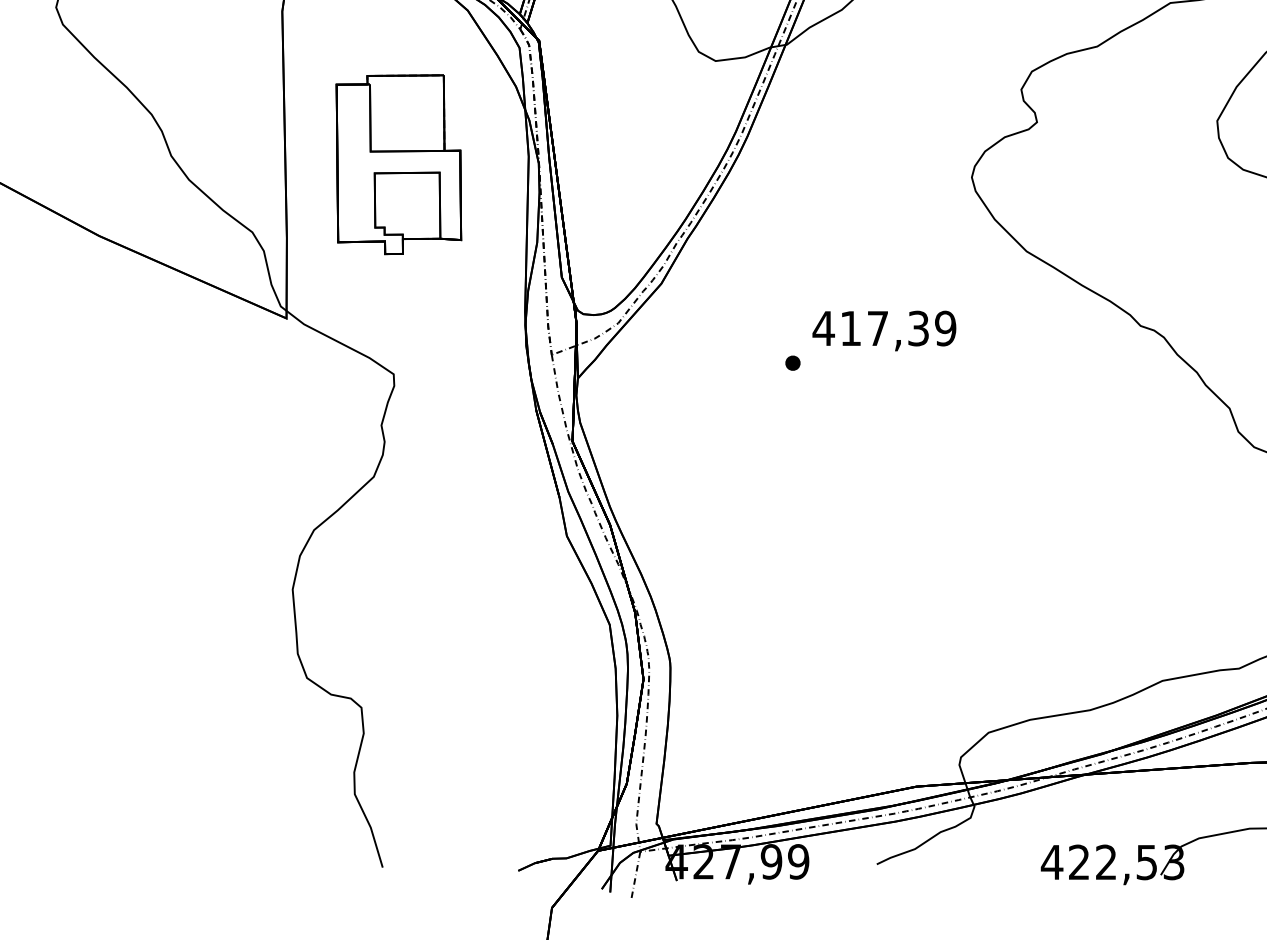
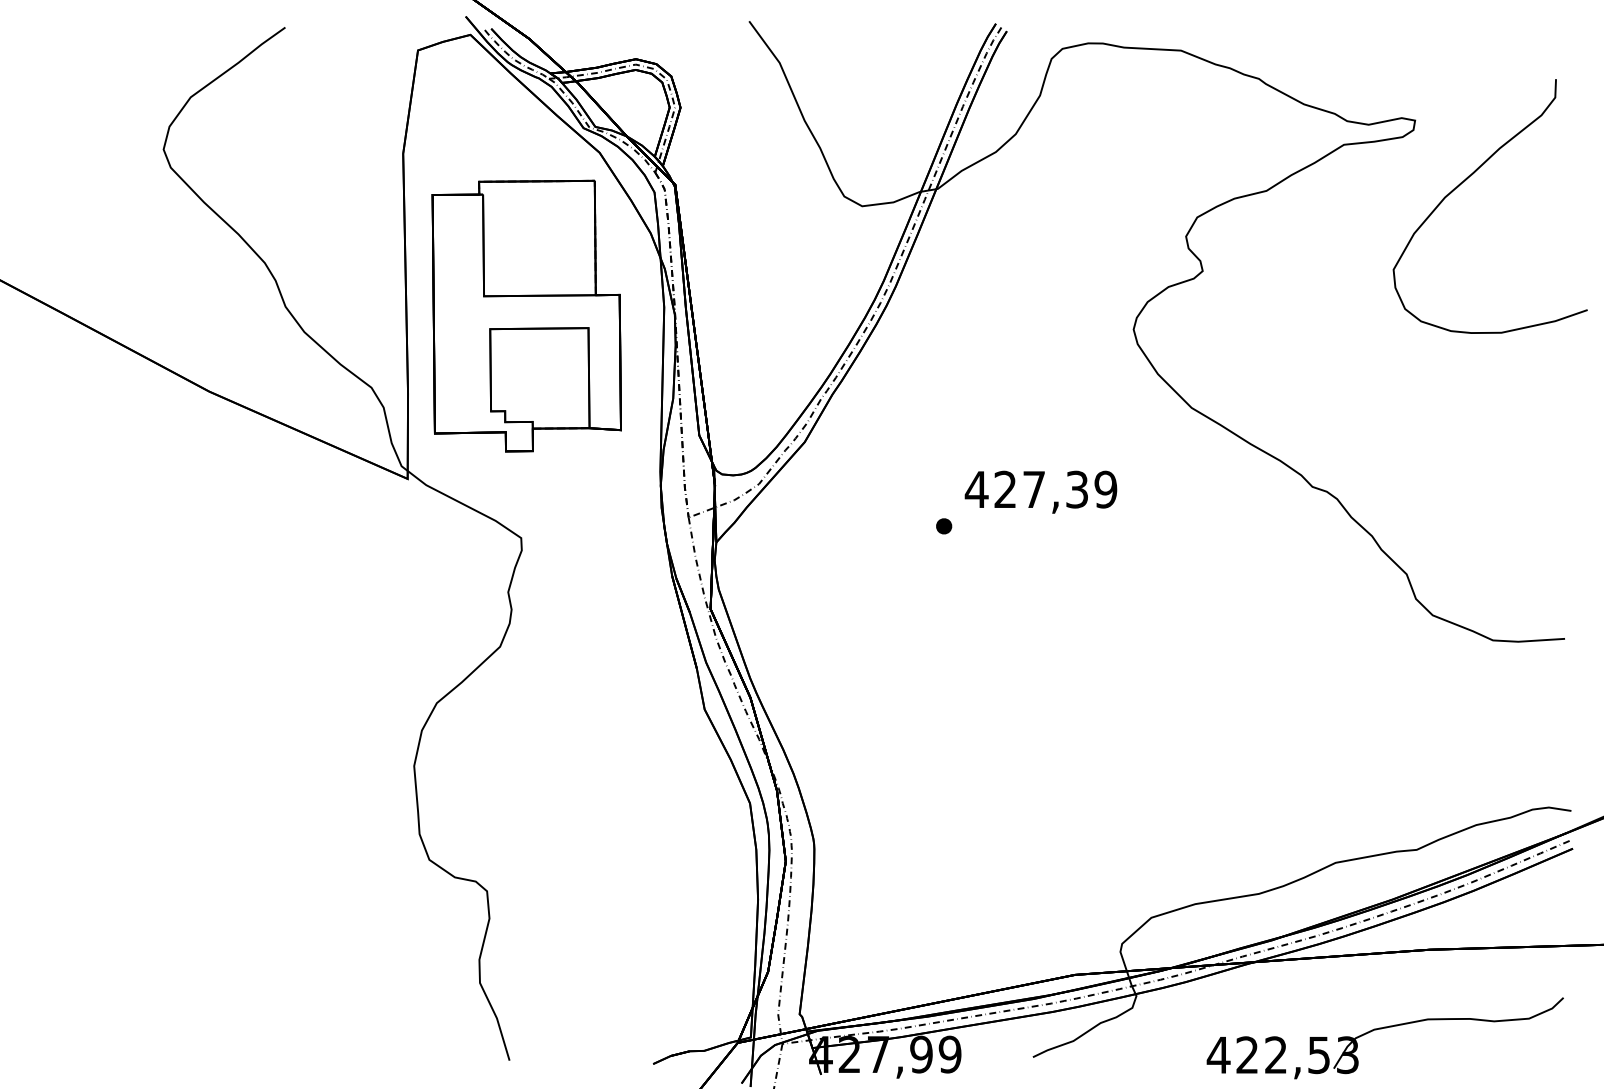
part: (398, 164) -> (526, 315), size x1.43
text: (849, 327) -> (1004, 488), 417,39 -> 427,39

